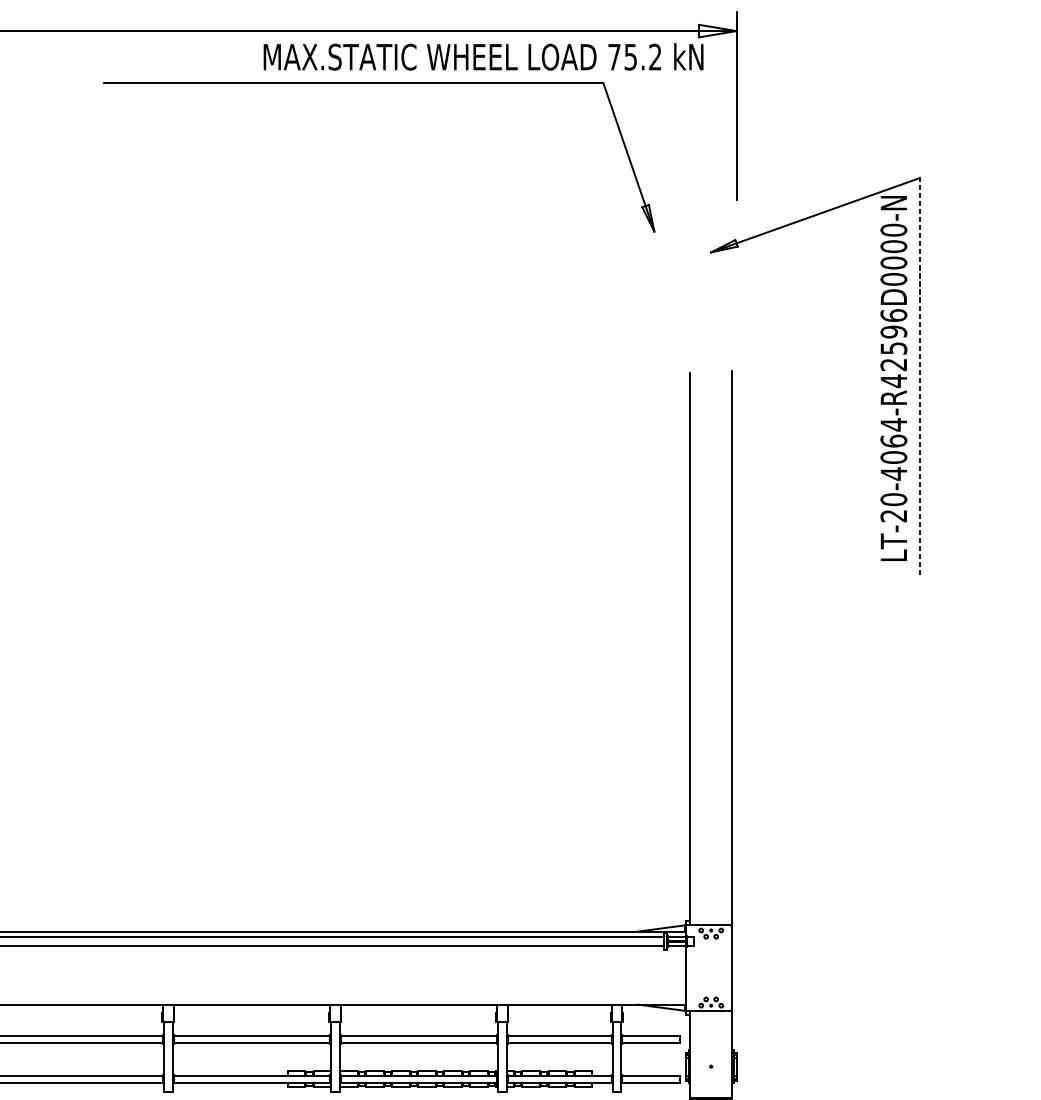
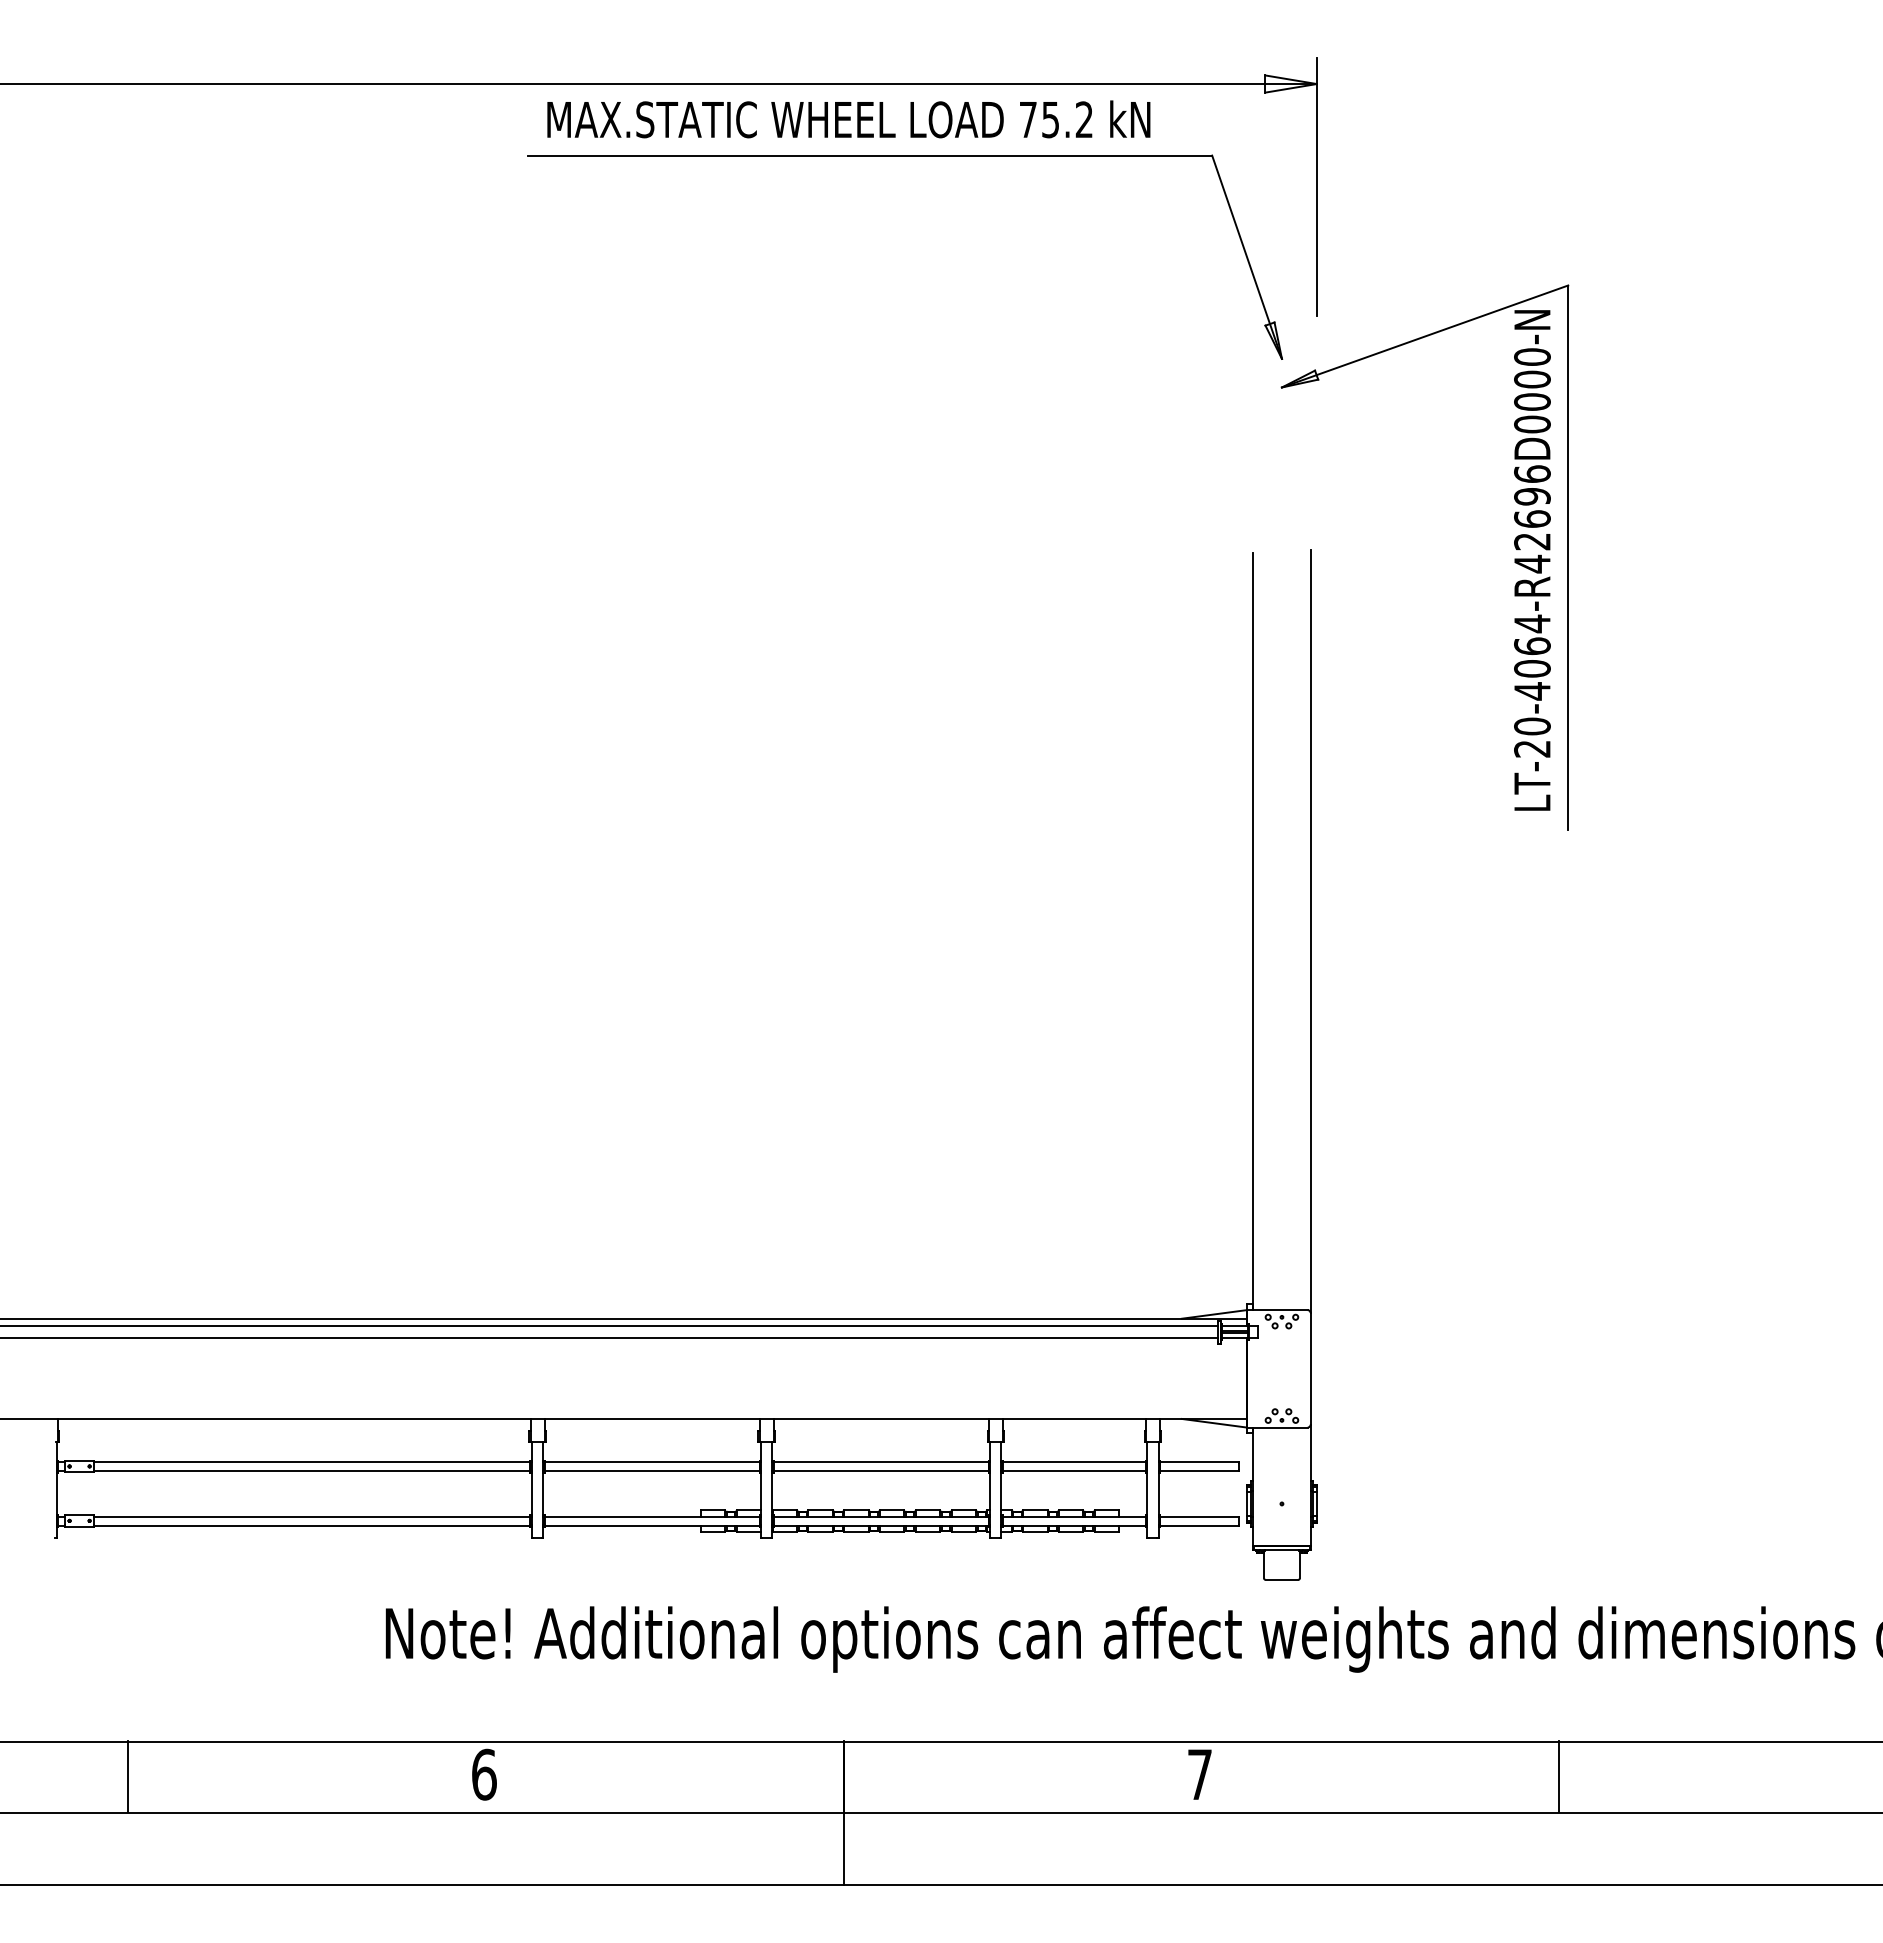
text: (483, 56) -> (848, 119), moved
part: (379, 83) -> (905, 156), moved
text: (893, 347) -> (1532, 518), LT-20-4064-R42596D0000-N -> LT-20-4064-R42696D0000-N
line: (920, 376) -> (1568, 557), dashed -> solid

